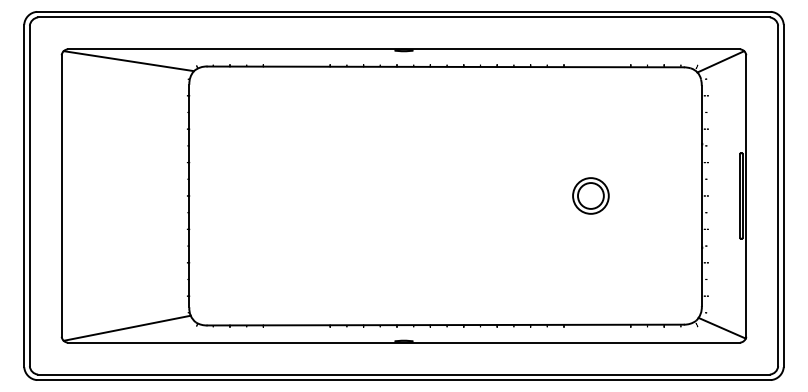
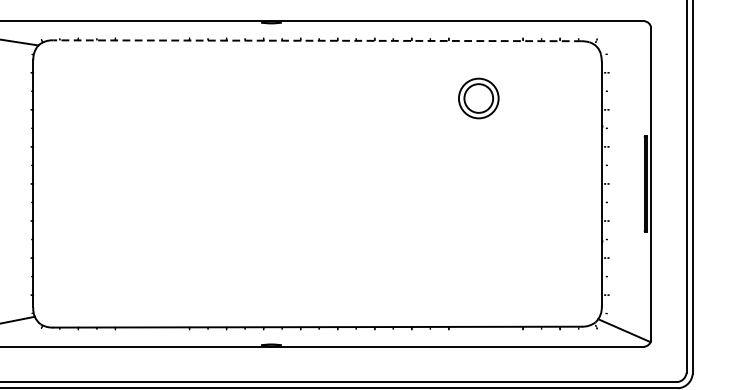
line: (720, 61) -> (622, 34), removed
line: (445, 66) -> (317, 40), solid -> dashed
part: (590, 195) -> (478, 97), moved

